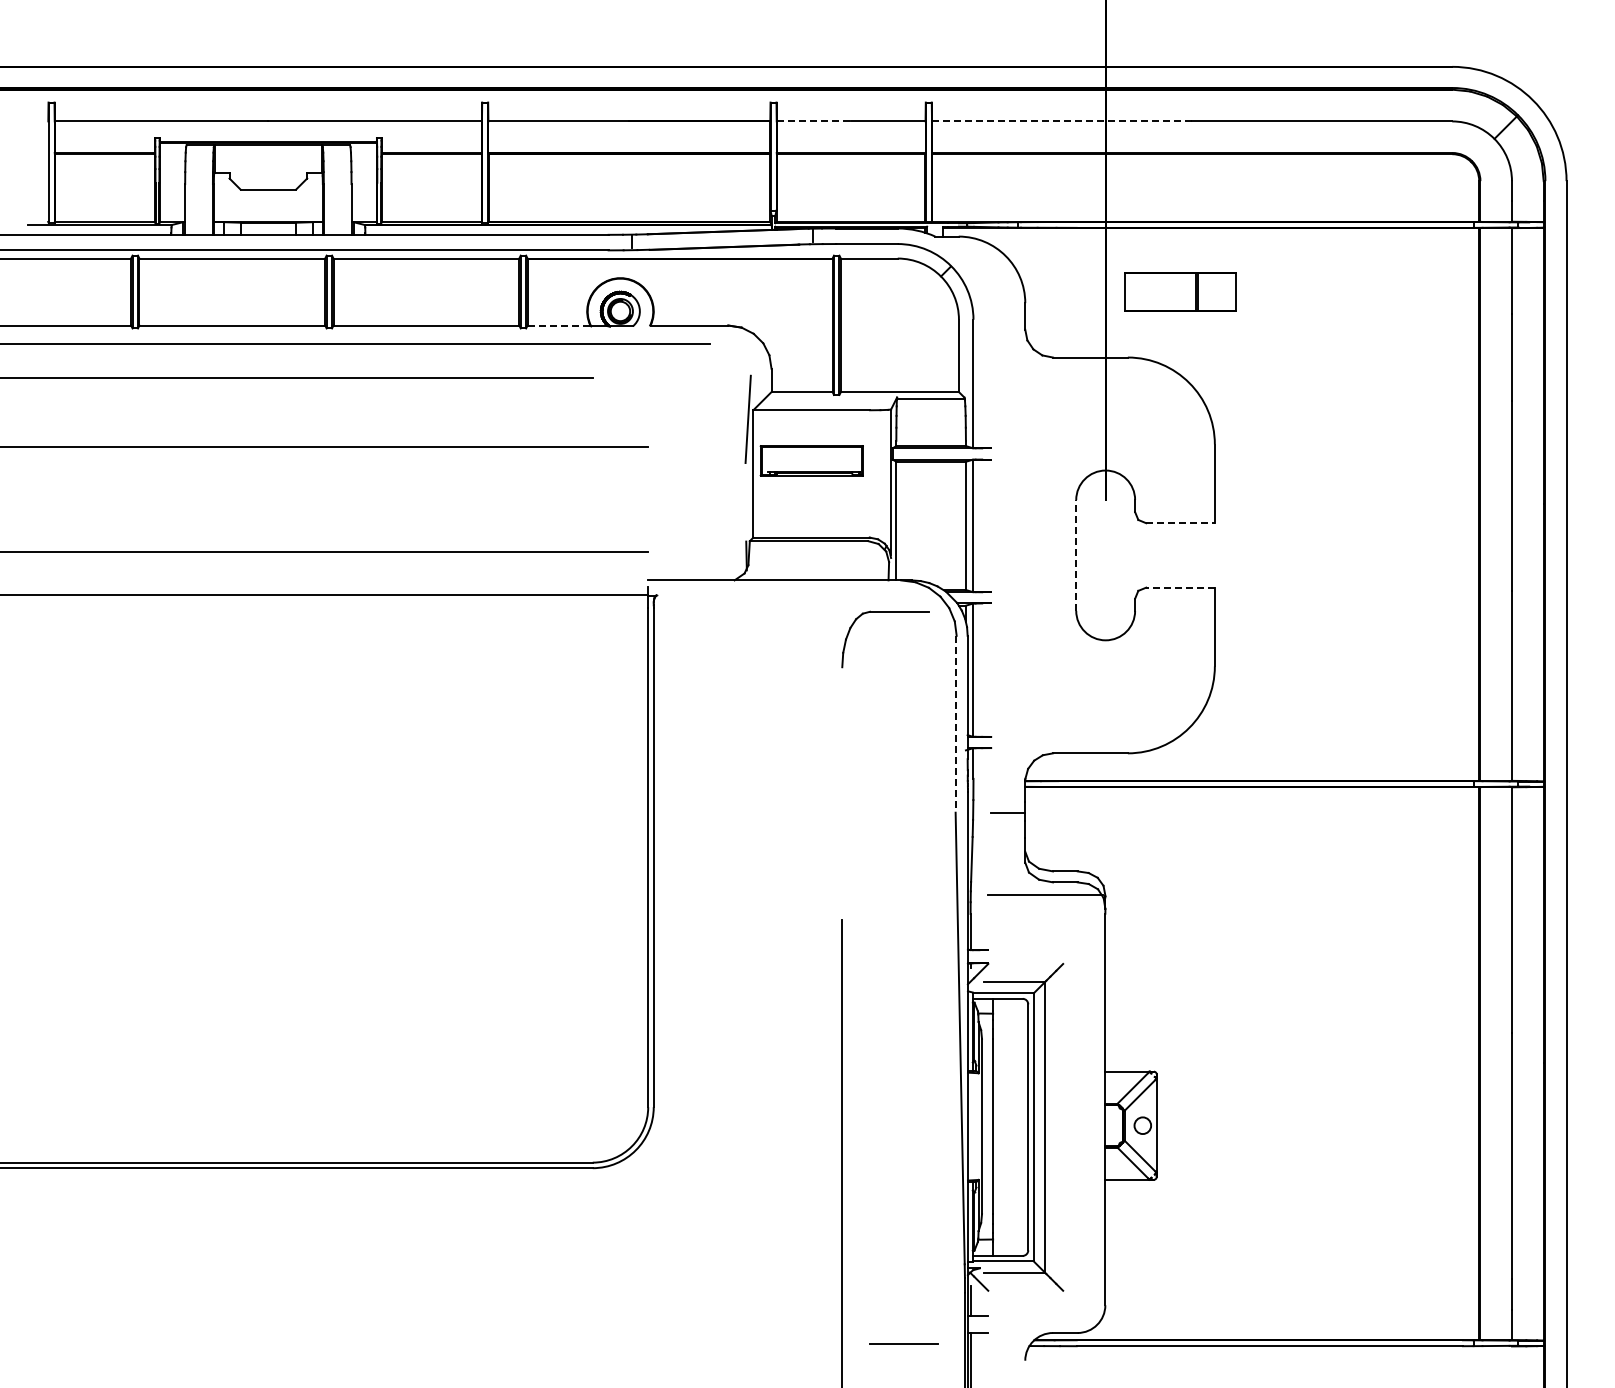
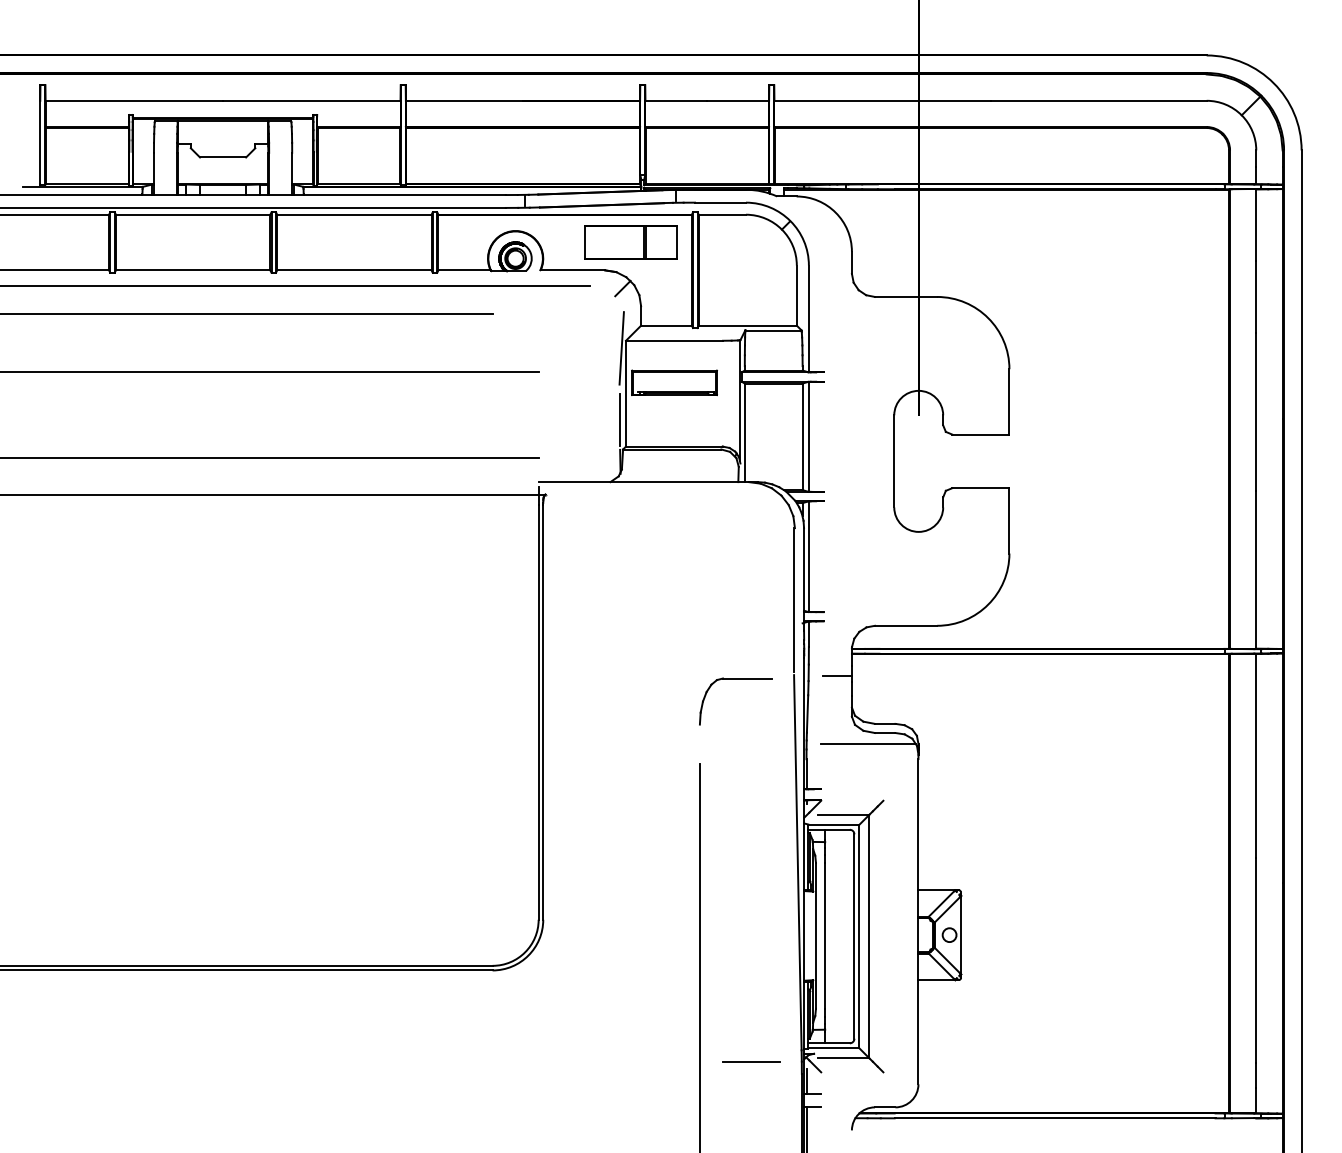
line: (814, 121) -> (676, 100), dashed -> solid
line: (1062, 121) -> (882, 100), dashed -> solid
part: (1180, 291) -> (631, 242), moved
line: (558, 325) -> (464, 270), dashed -> solid
line: (749, 347) -> (622, 288), added
line: (746, 505) -> (620, 419), added
line: (1181, 523) -> (981, 434), dashed -> solid
line: (1076, 554) -> (894, 460), dashed -> solid
line: (1180, 587) -> (980, 488), dashed -> solid
part: (885, 612) -> (735, 679), moved
line: (955, 722) -> (793, 600), dashed -> solid
line: (903, 1343) -> (750, 1061), moved

